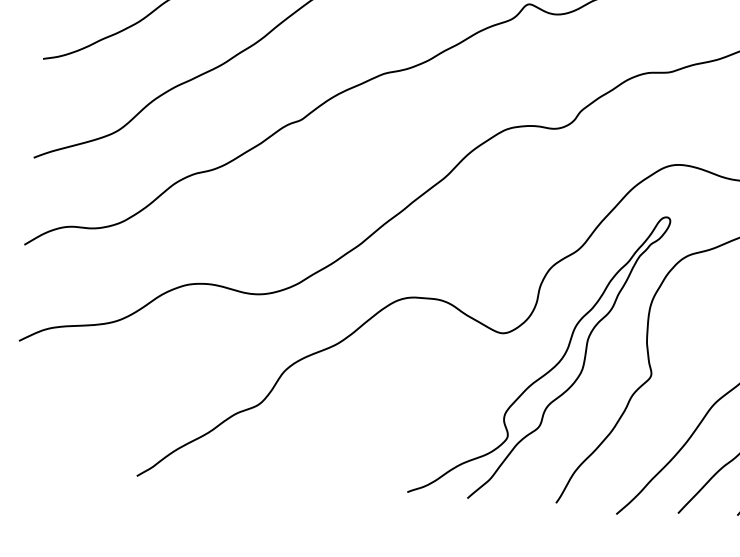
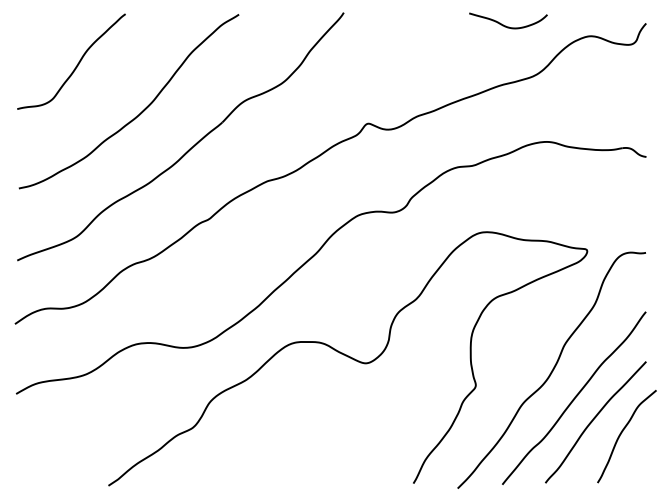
curve: (550, 368) -> (402, 386), removed

